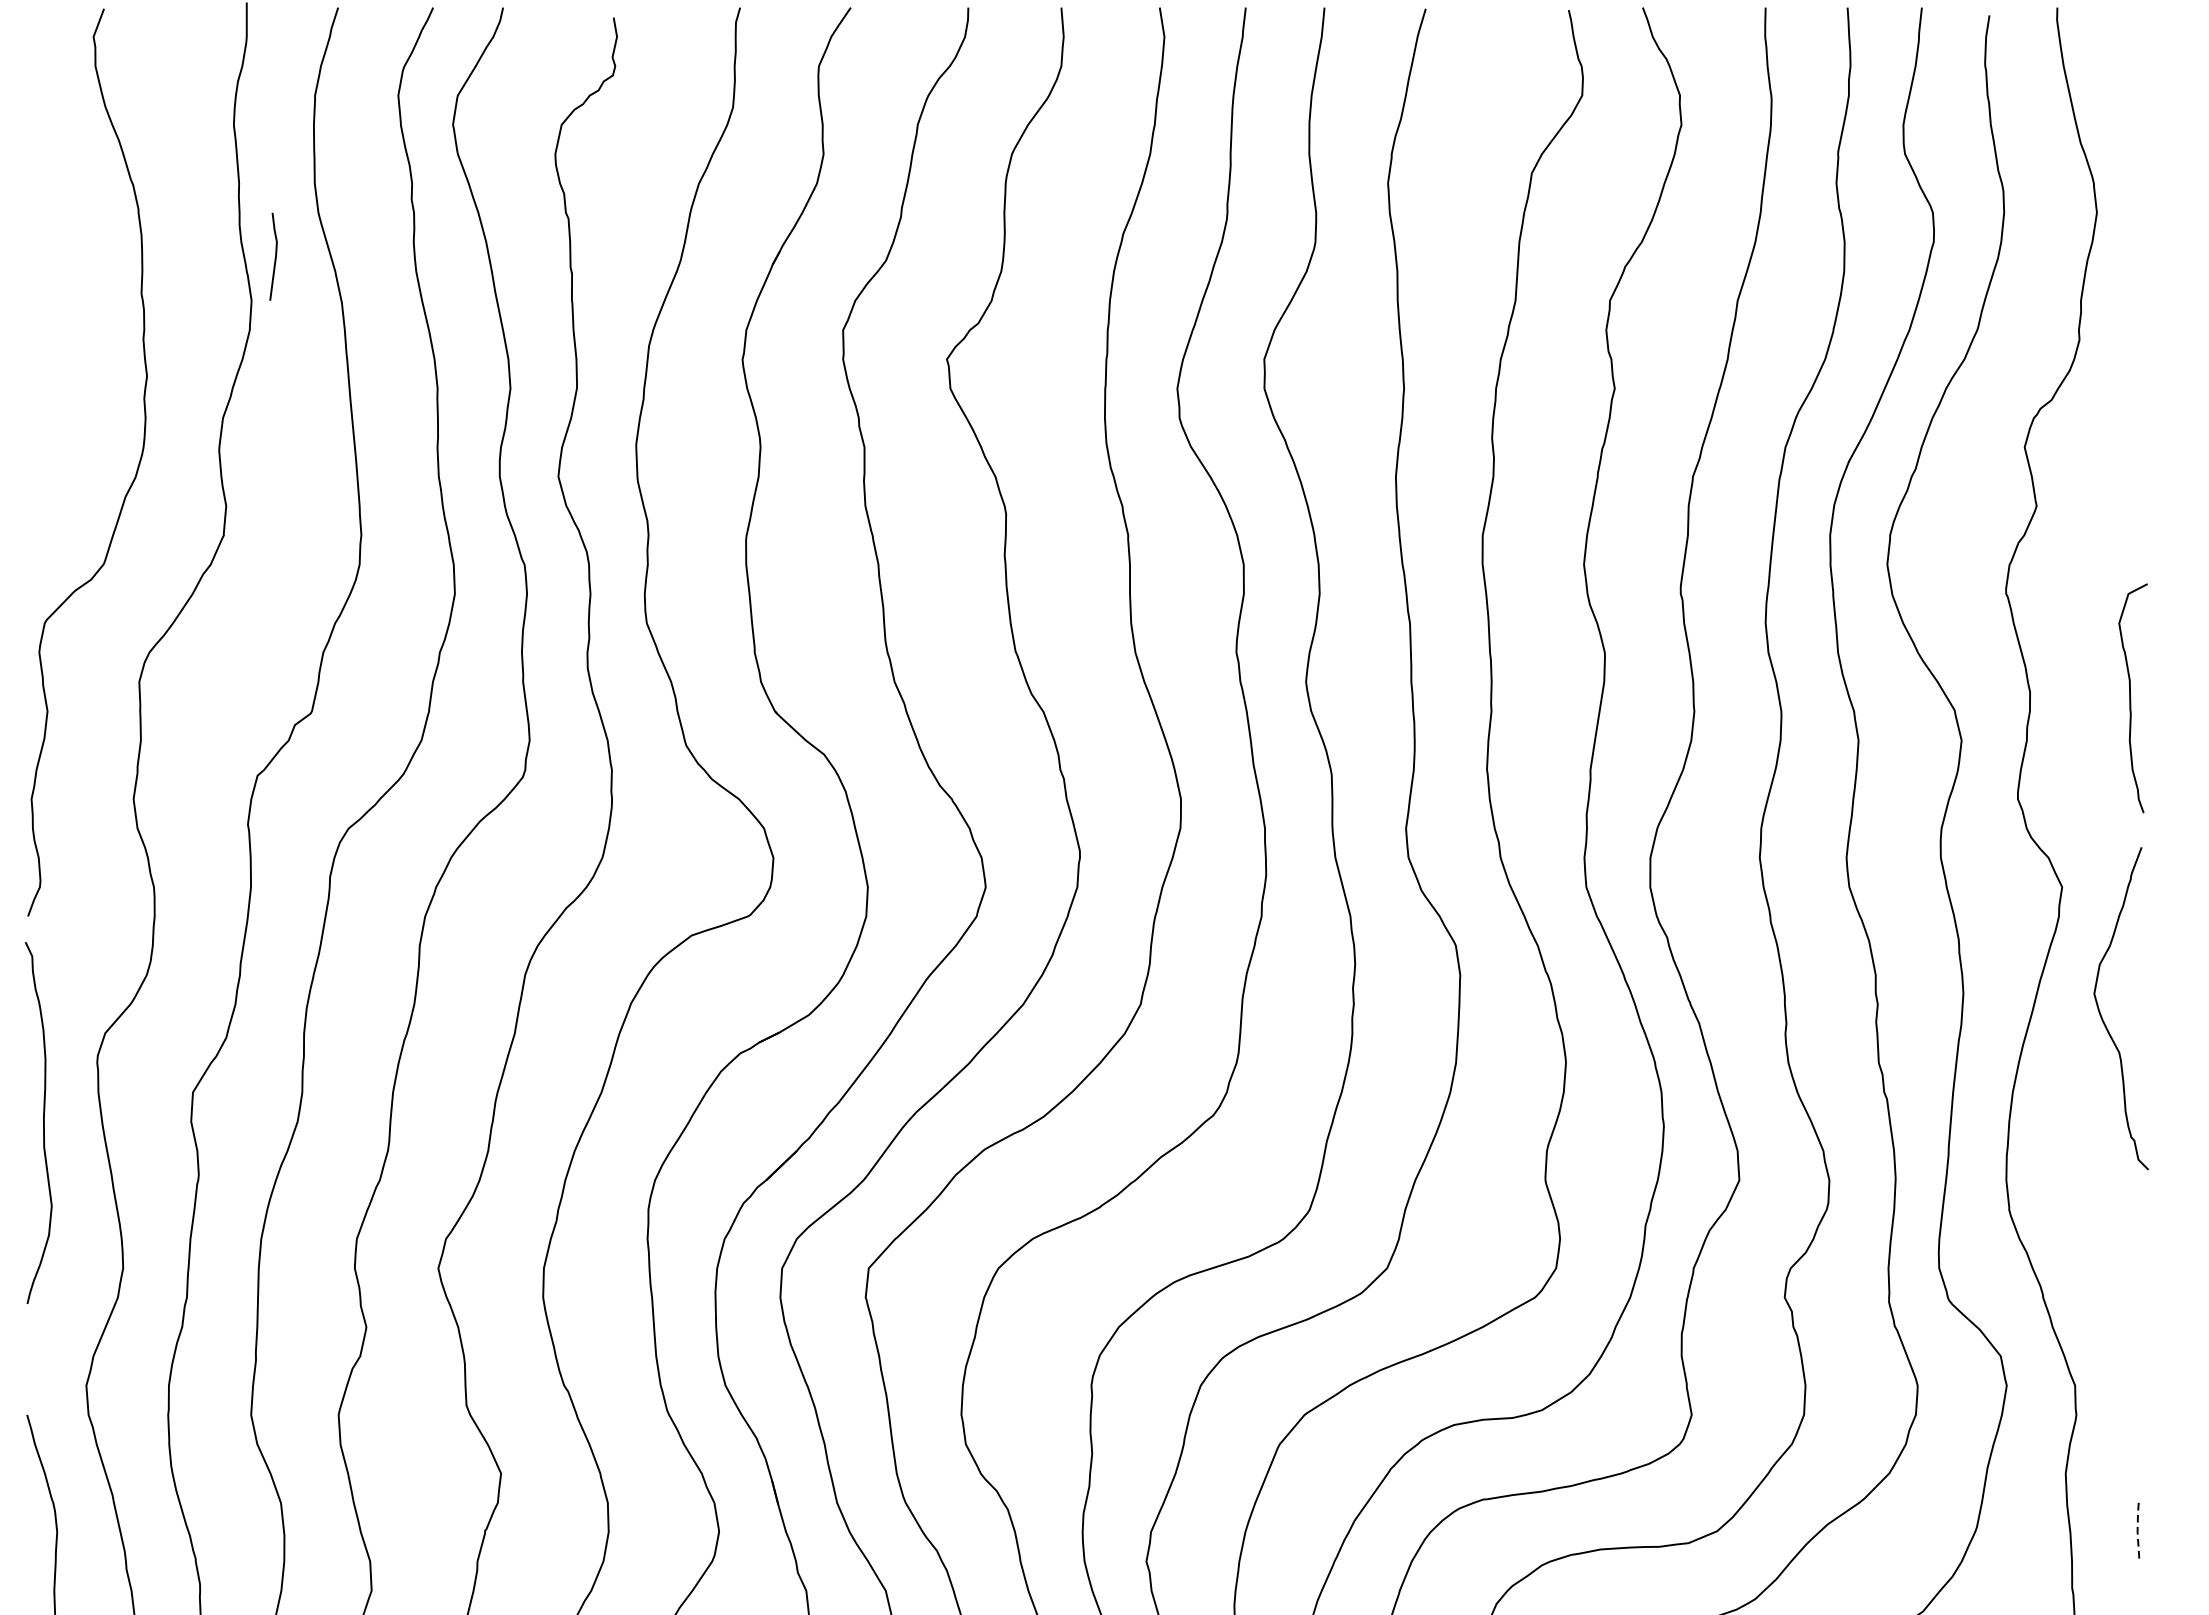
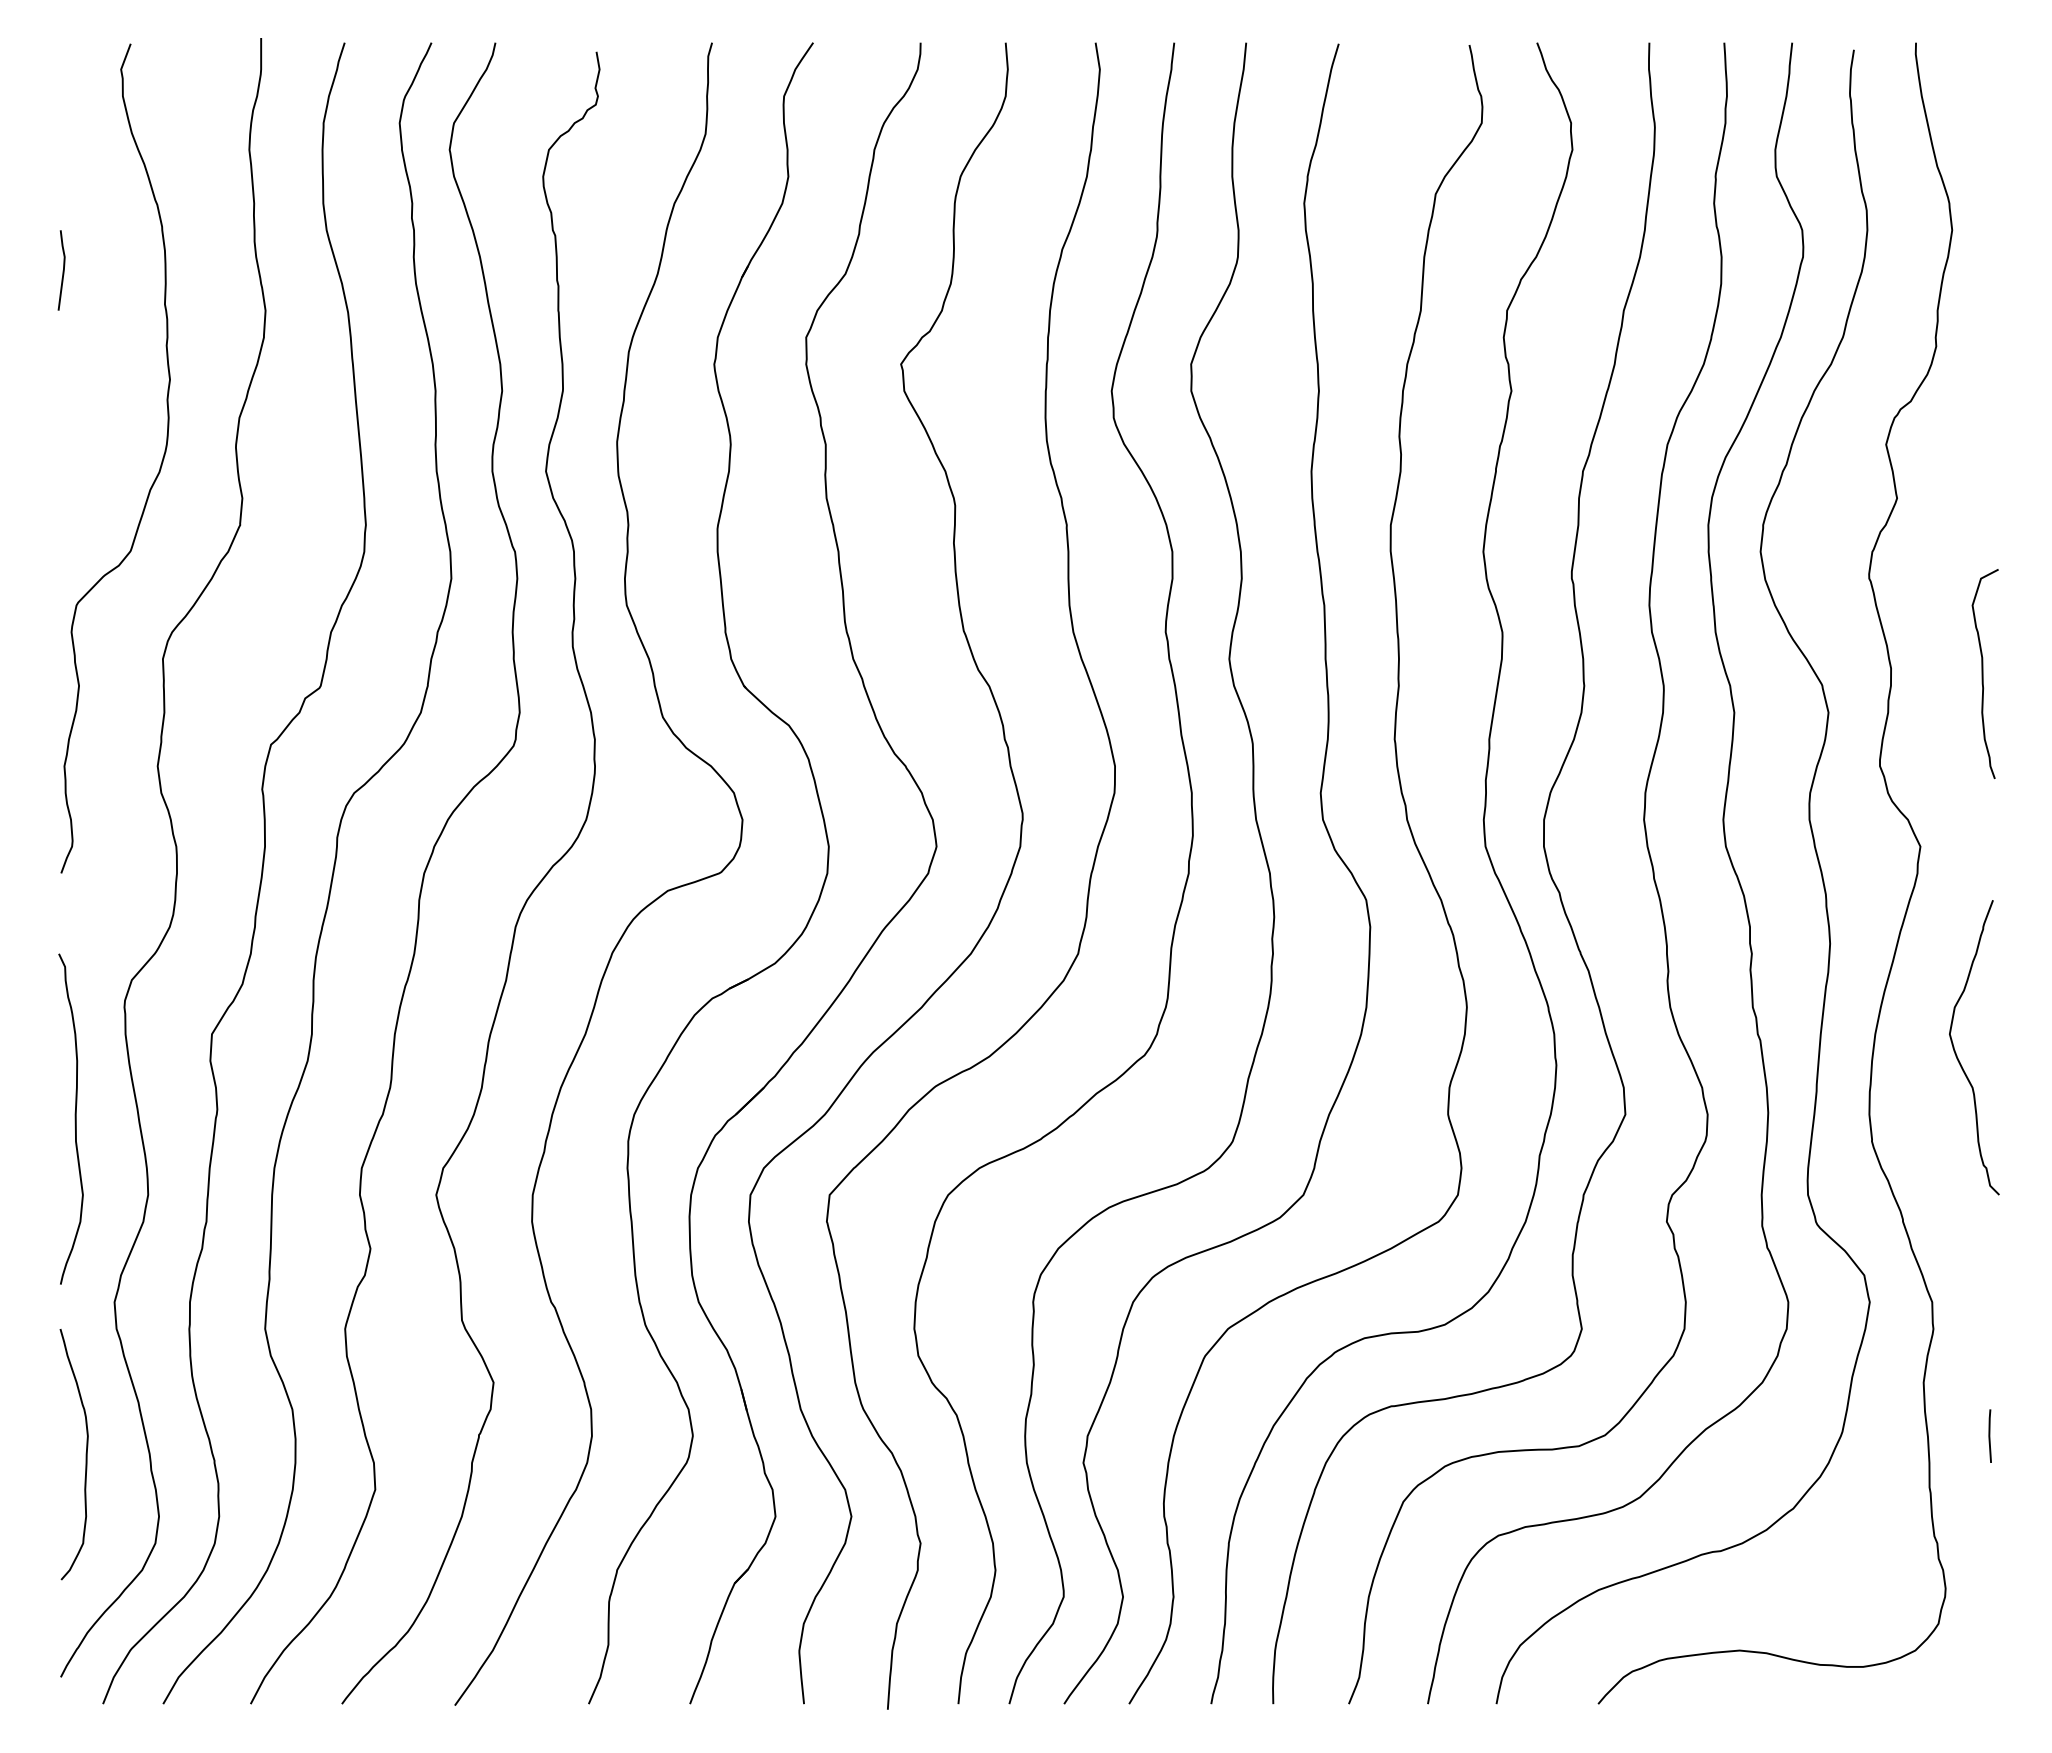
line: (274, 256) -> (62, 270), moved
curve: (2101, 1013) -> (1956, 1052), moved
curve: (42, 1122) -> (74, 1118), moved
line: (2137, 1532) -> (1989, 1436), dashed -> solid

